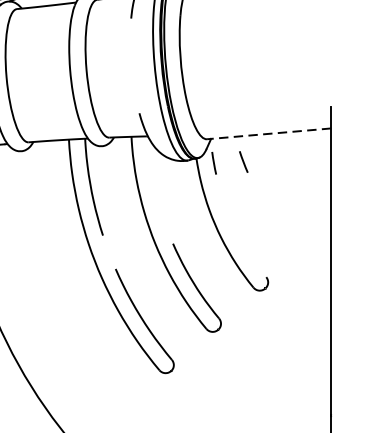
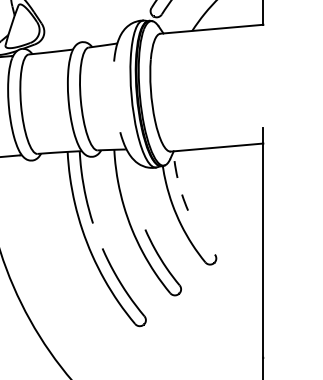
line: (268, 133) -> (216, 147), dashed -> solid
line: (242, 161) -> (184, 202), moved

